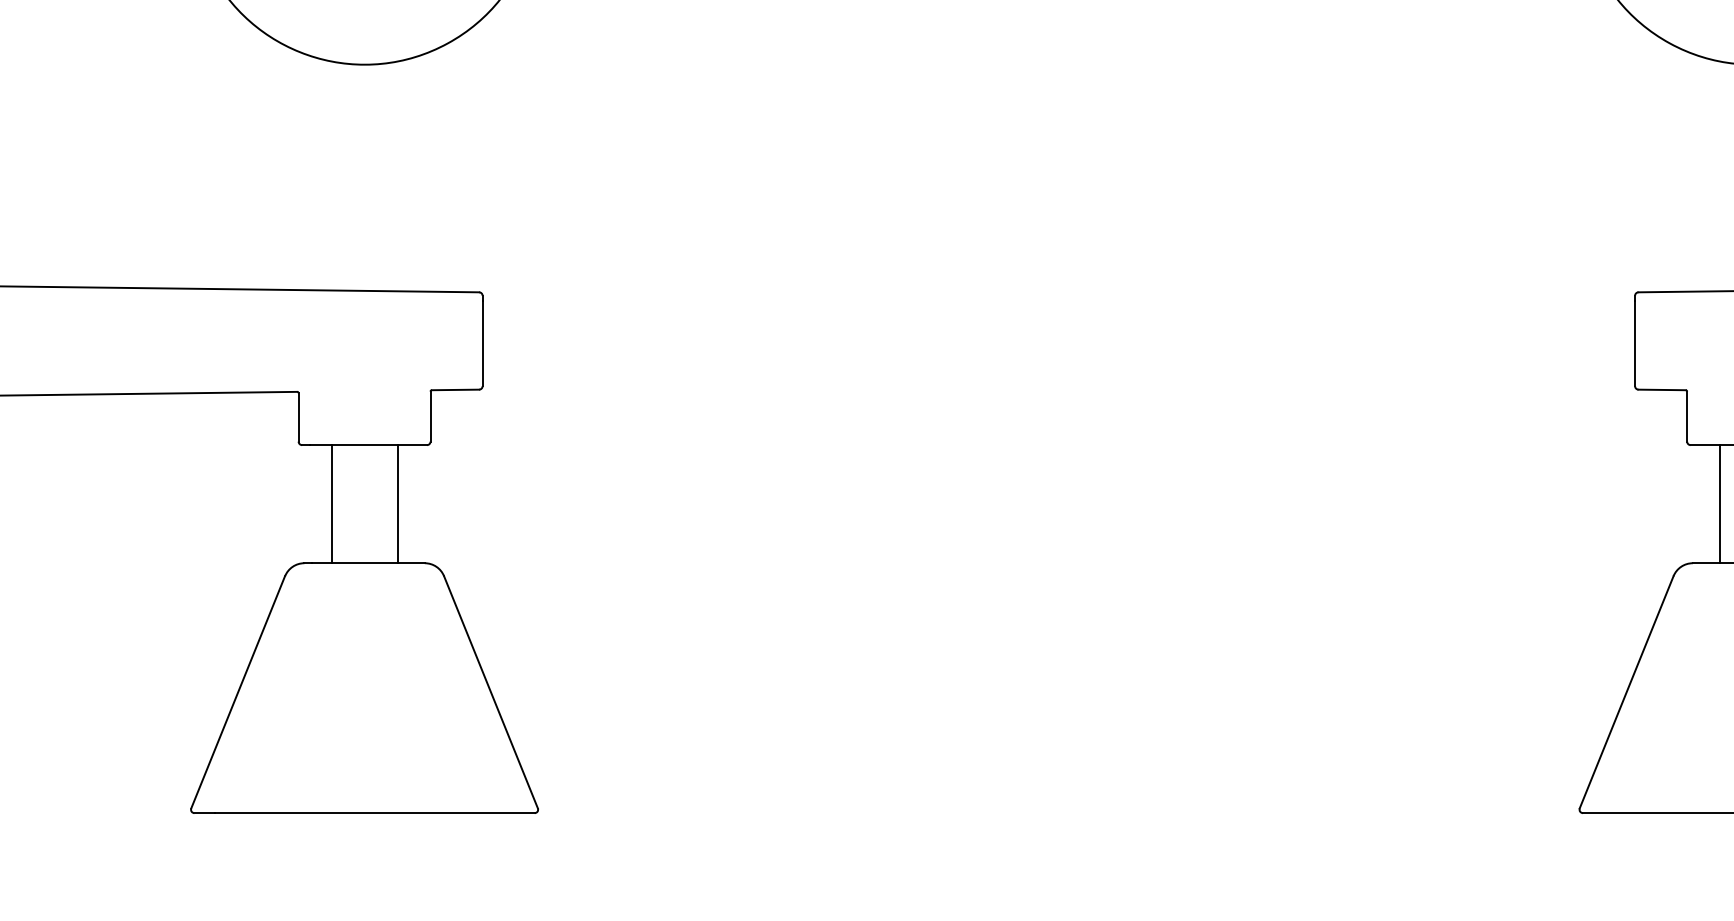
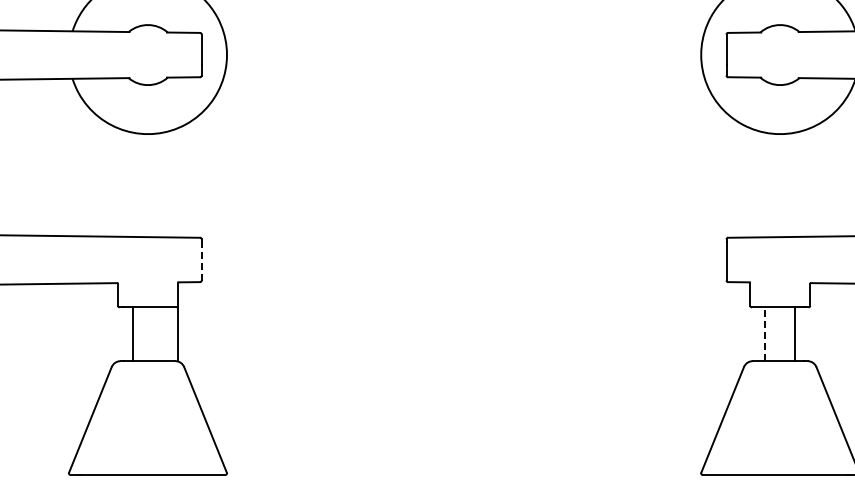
line: (482, 342) -> (201, 260), solid -> dashed
line: (396, 504) -> (177, 334), moved
line: (1720, 504) -> (765, 334), solid -> dashed

